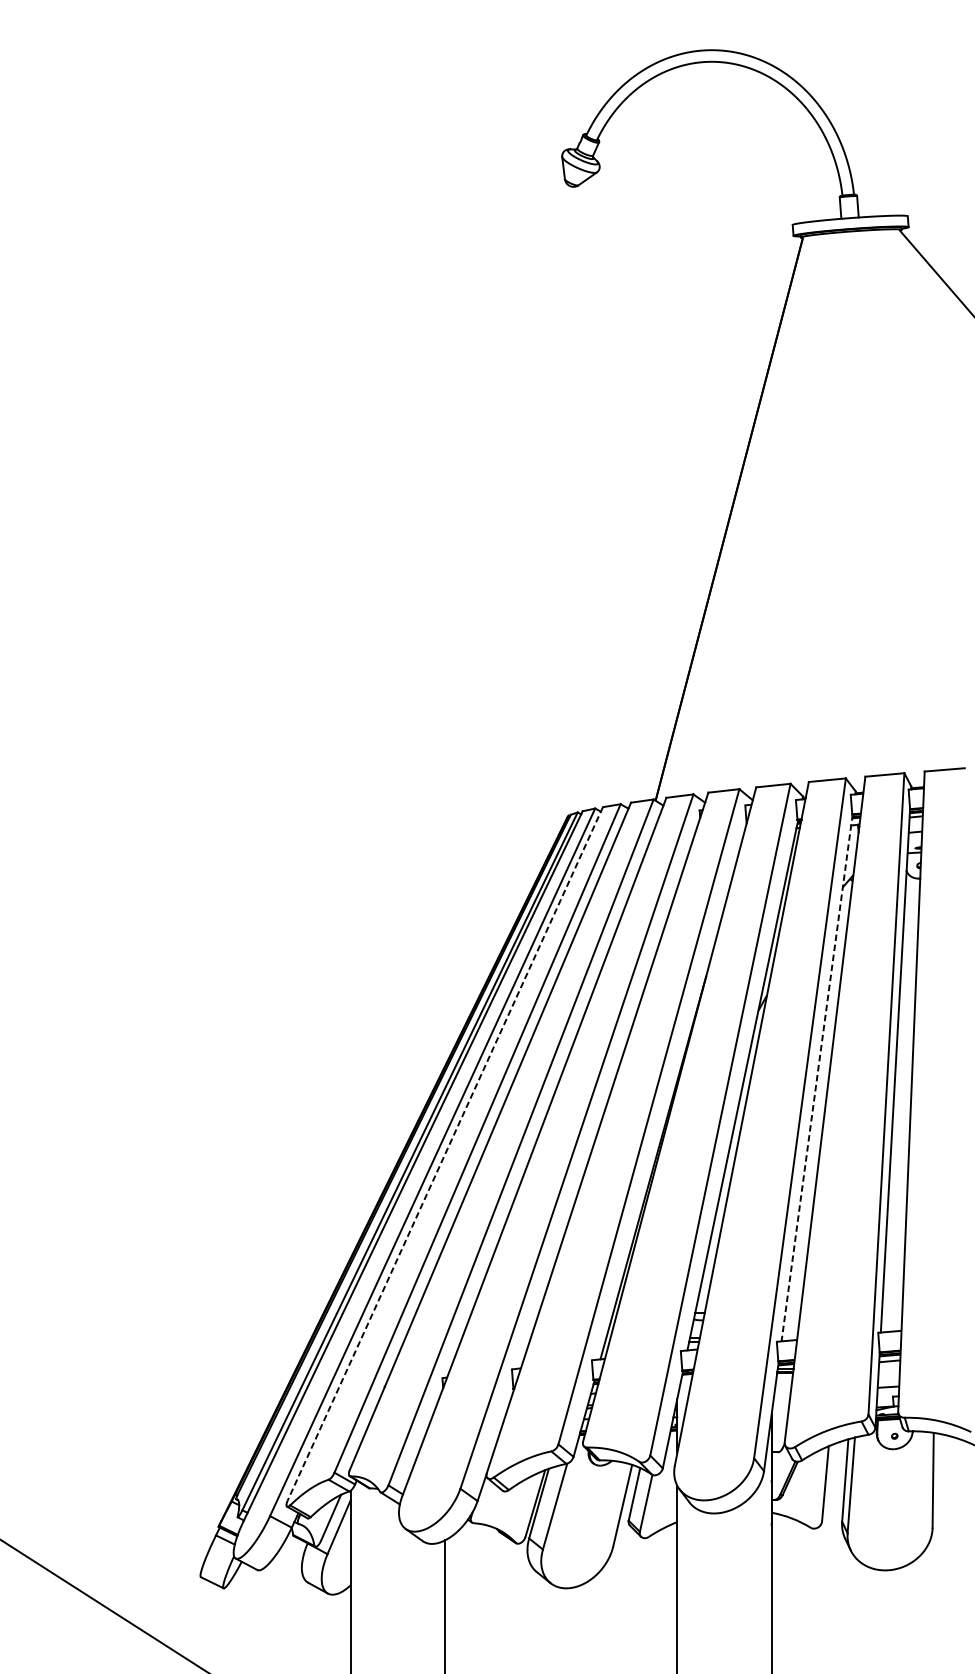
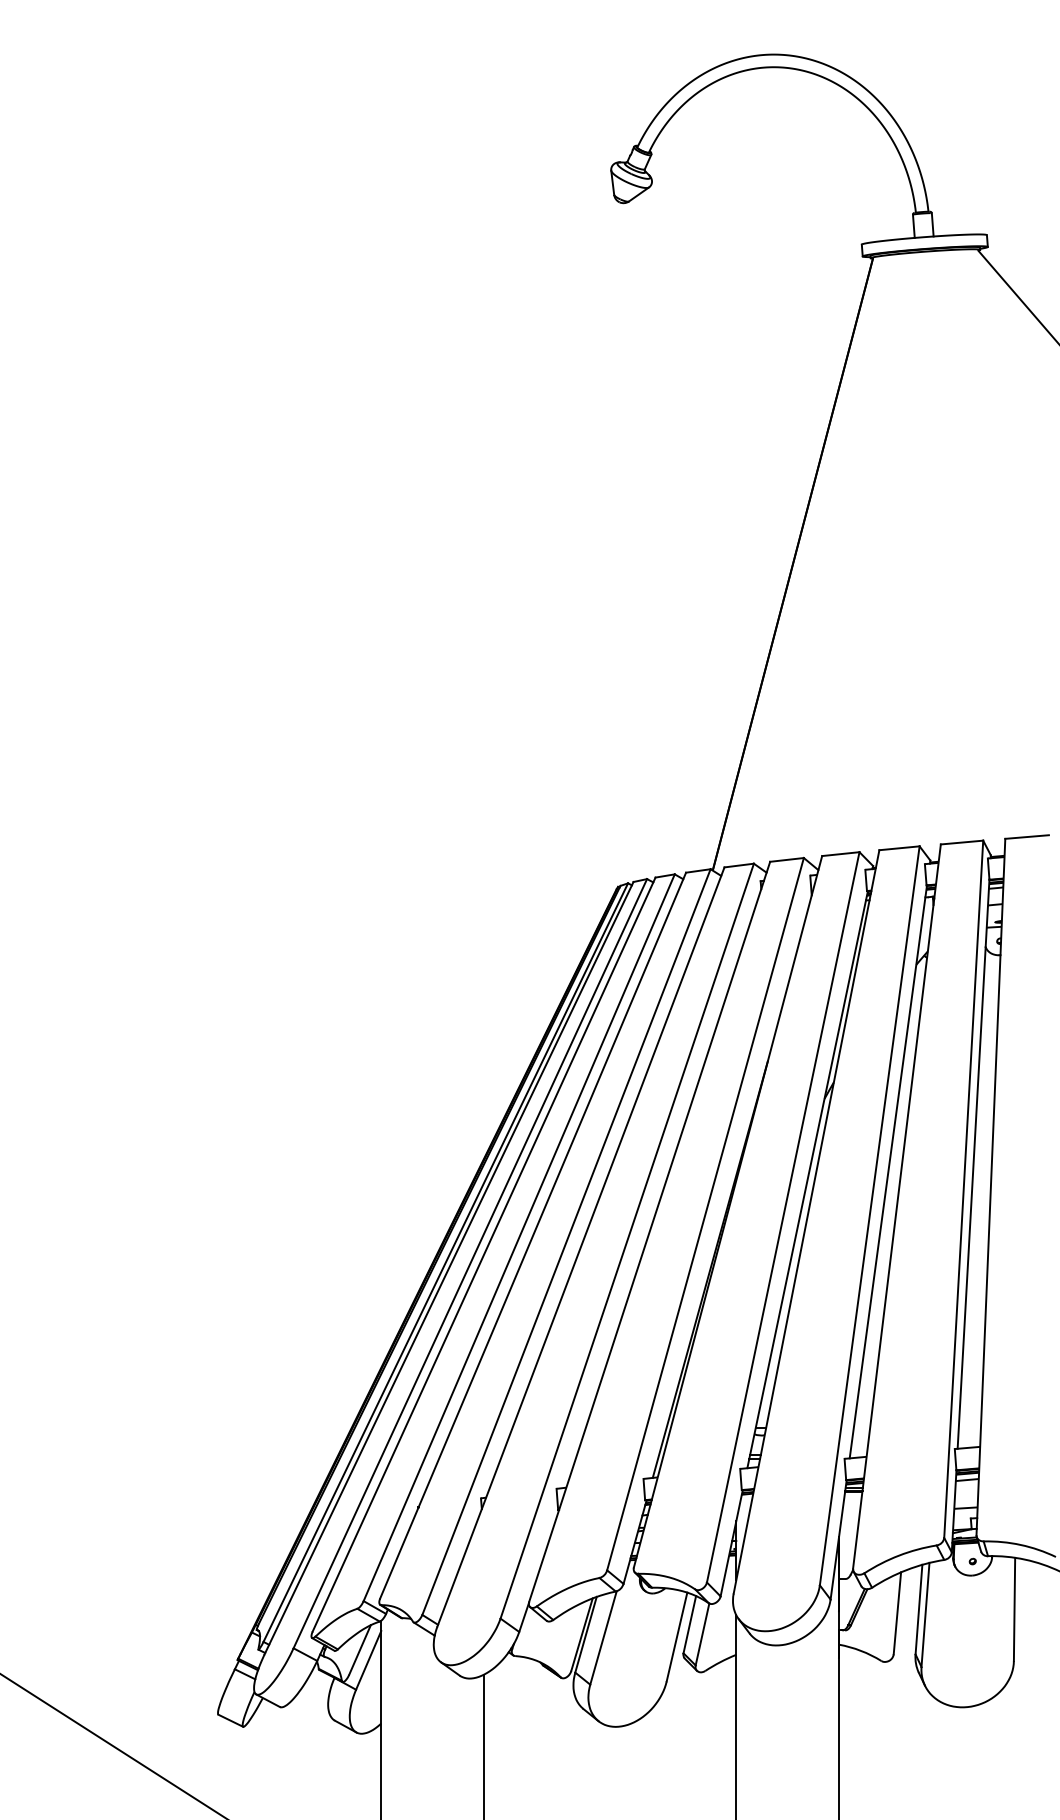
line: (817, 1078) -> (888, 1172), dashed -> solid
line: (444, 1154) -> (483, 1255), dashed -> solid

